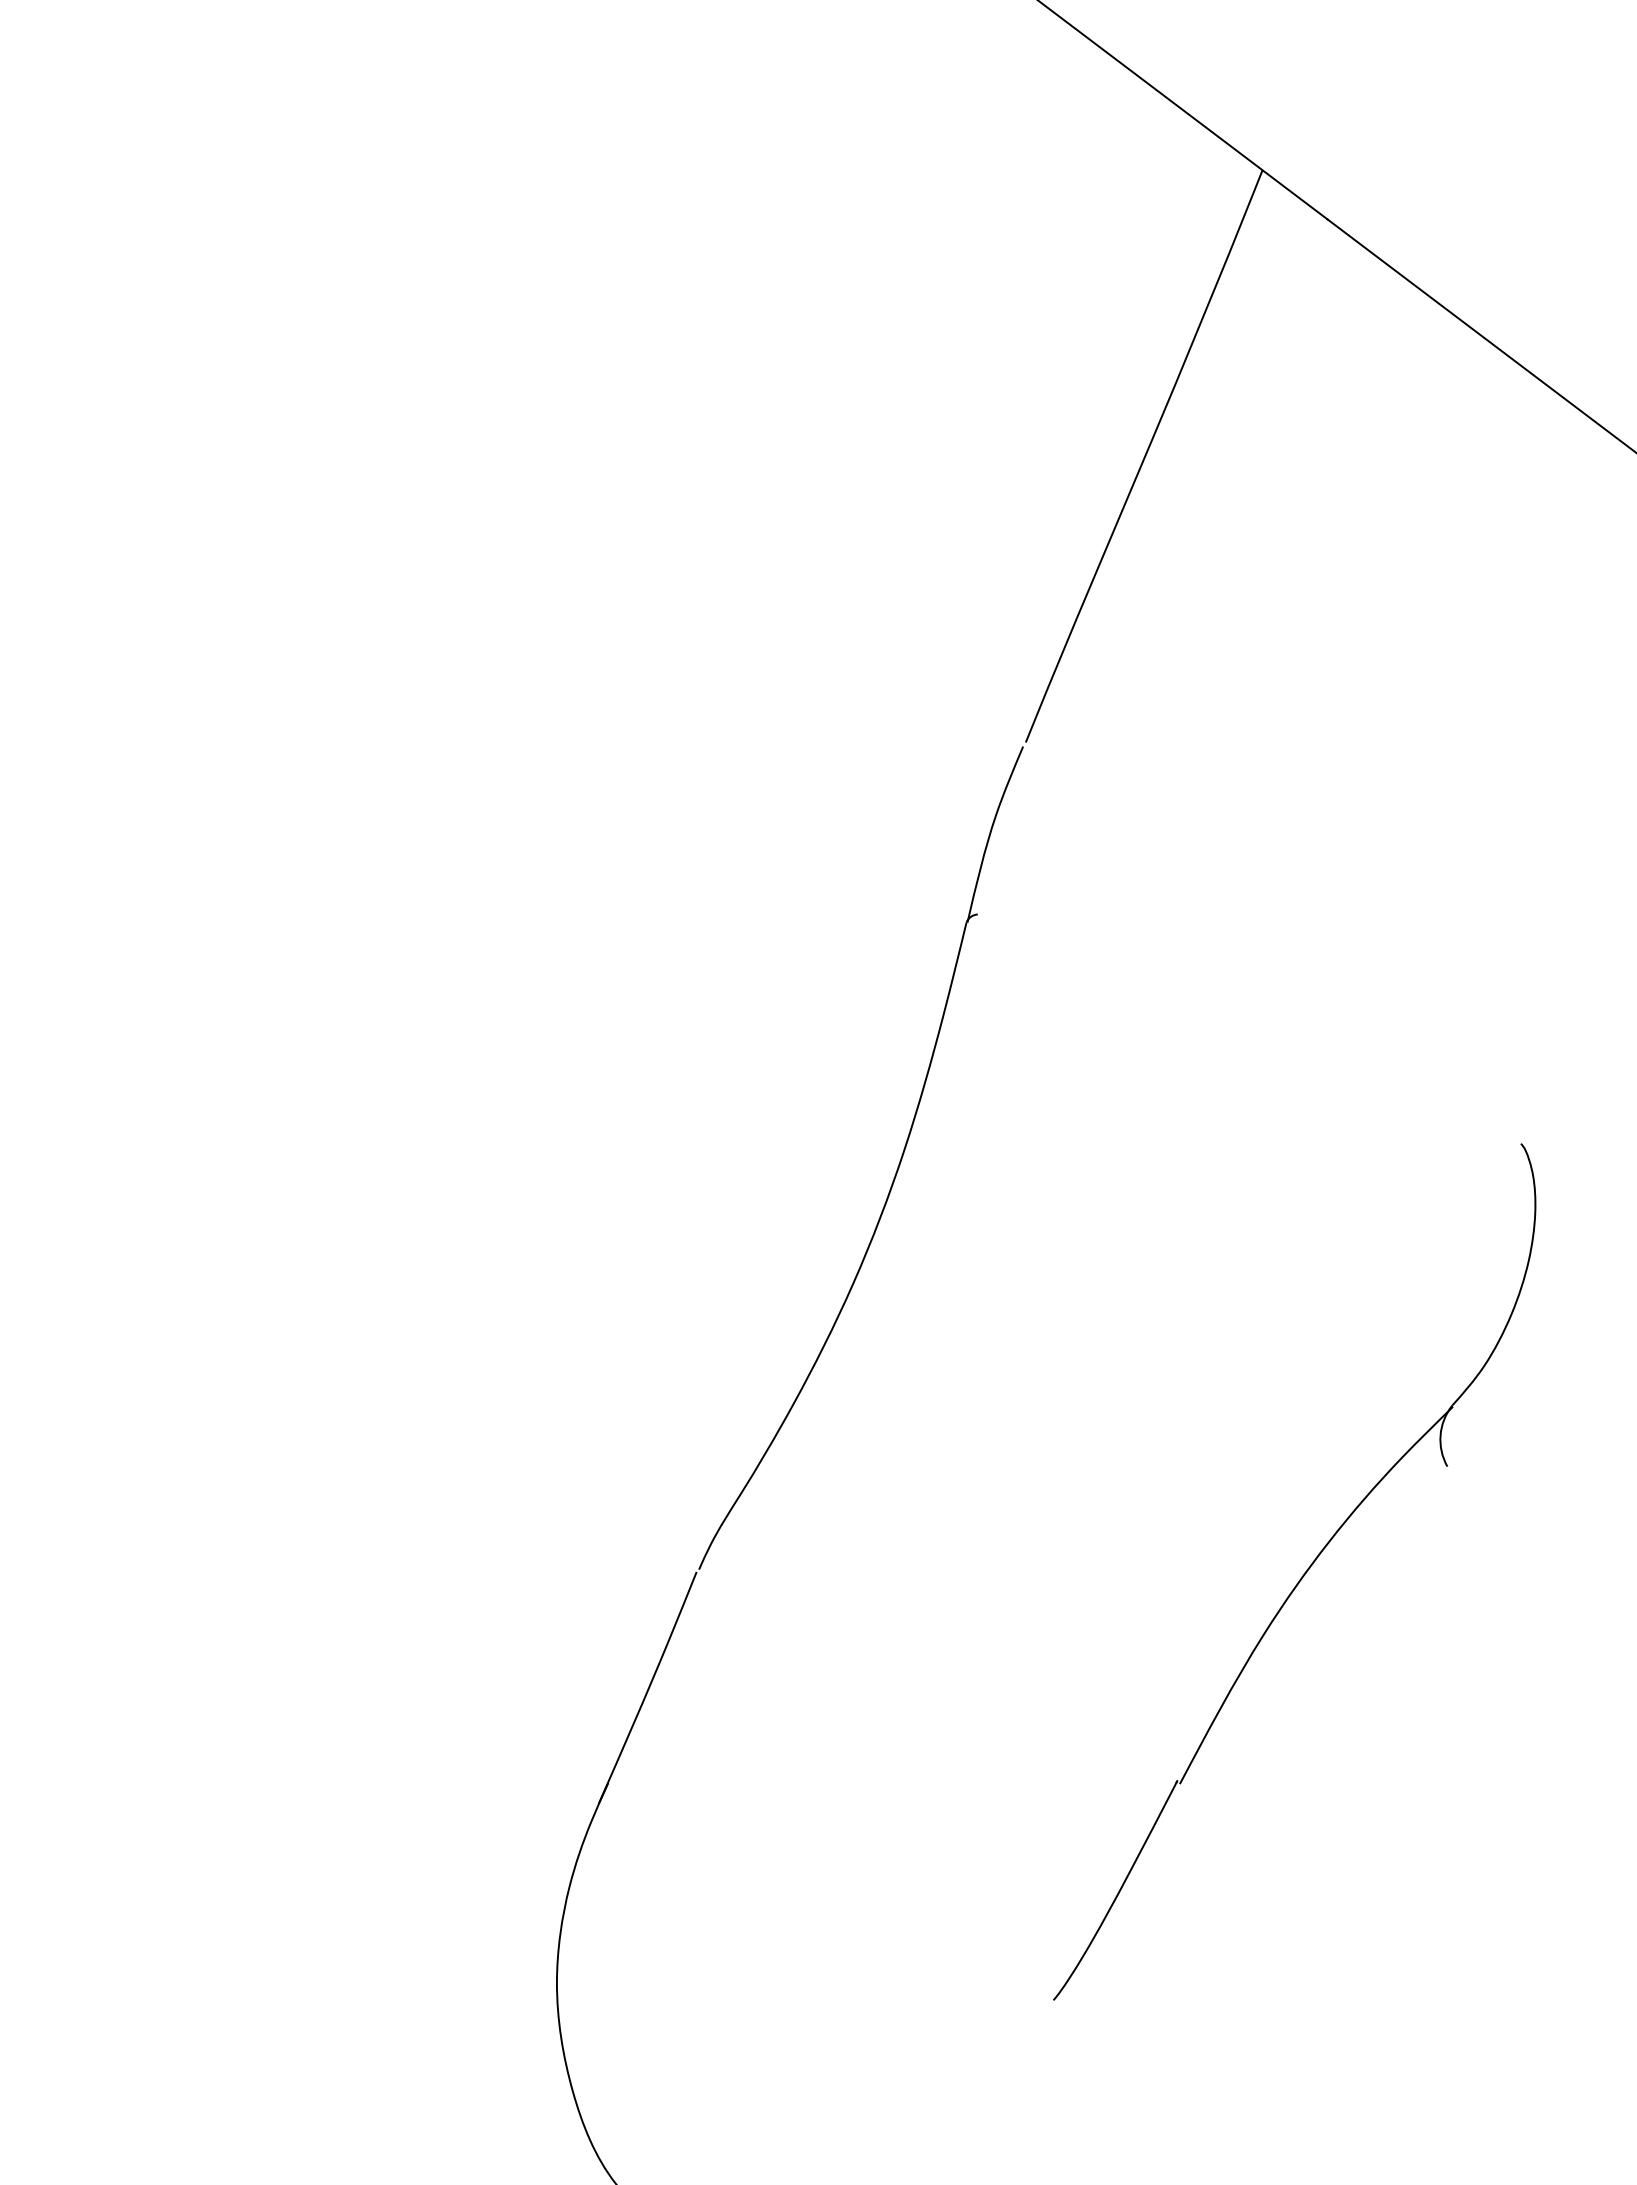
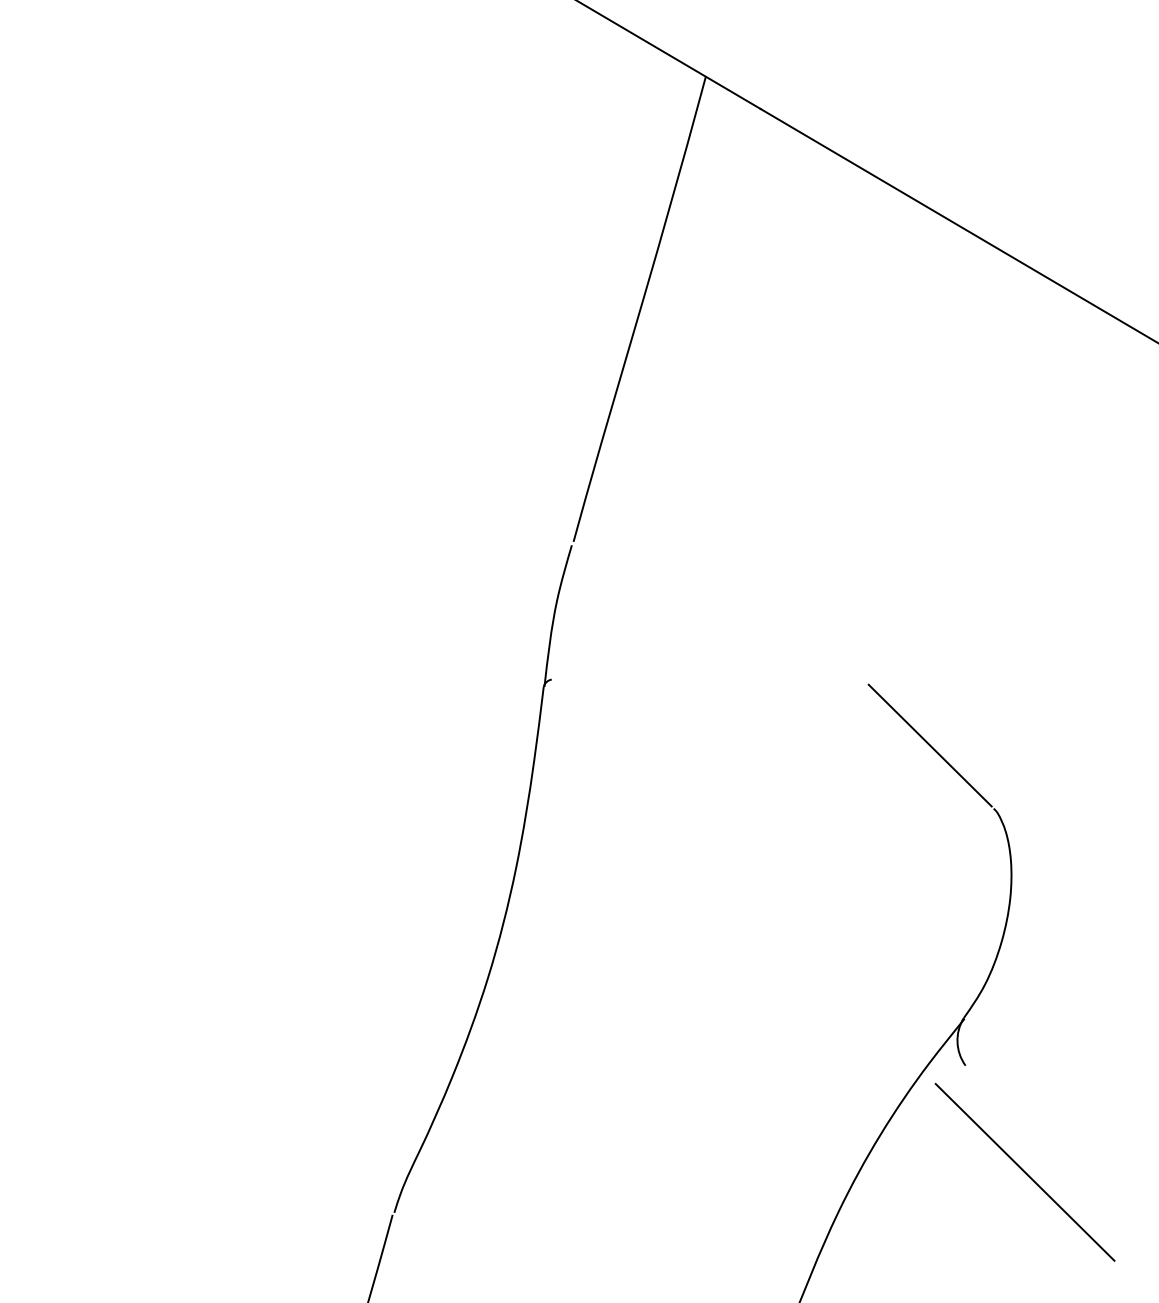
line: (1449, 1053) -> (930, 745), added
line: (1507, 1610) -> (1025, 1171), added

